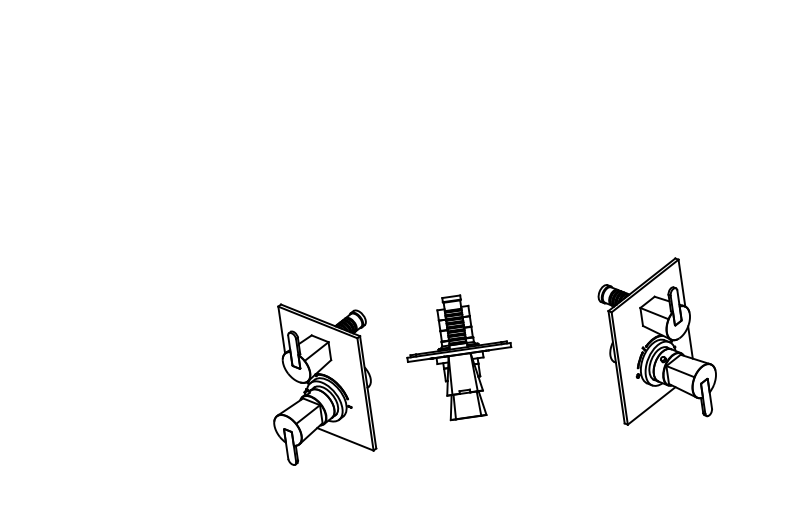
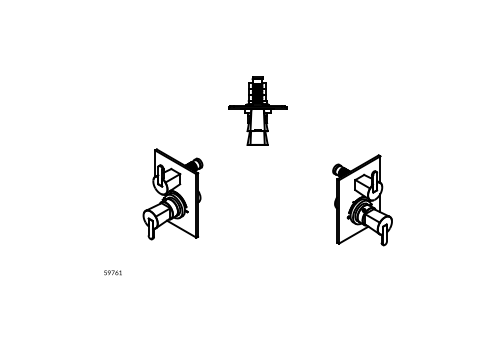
part: (459, 356) -> (257, 110), moved

